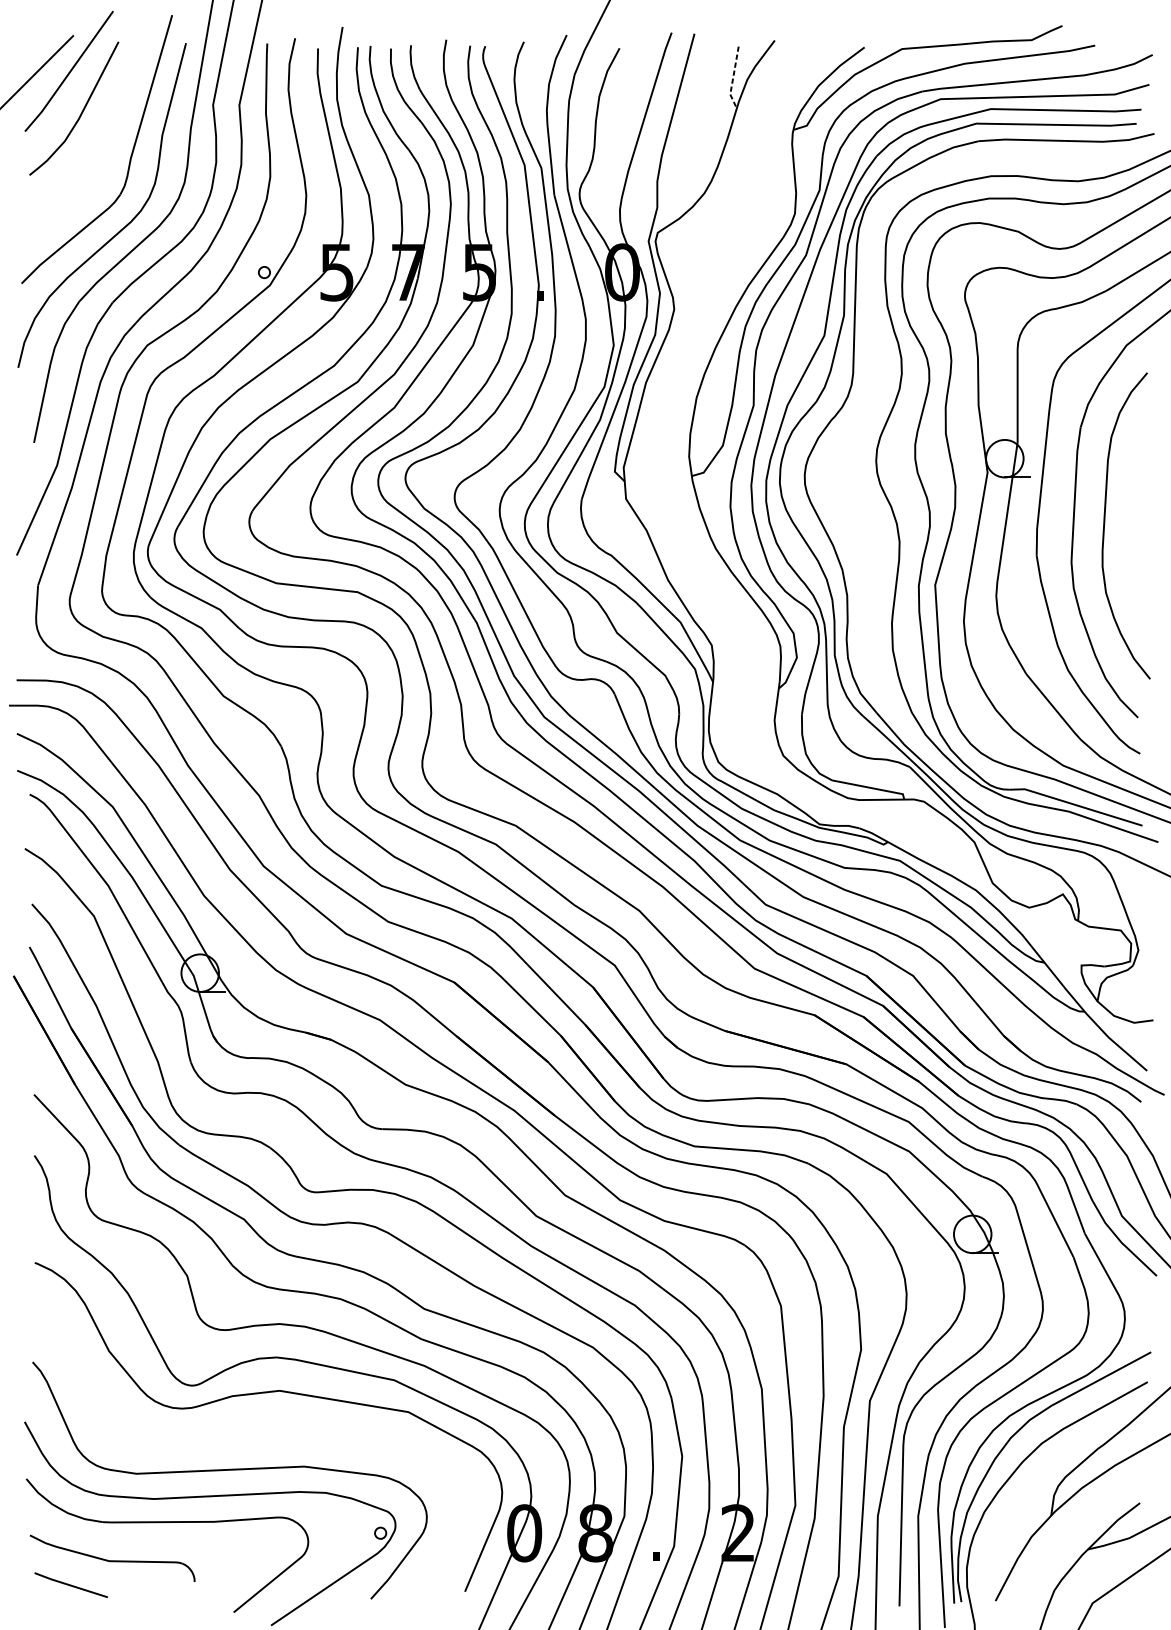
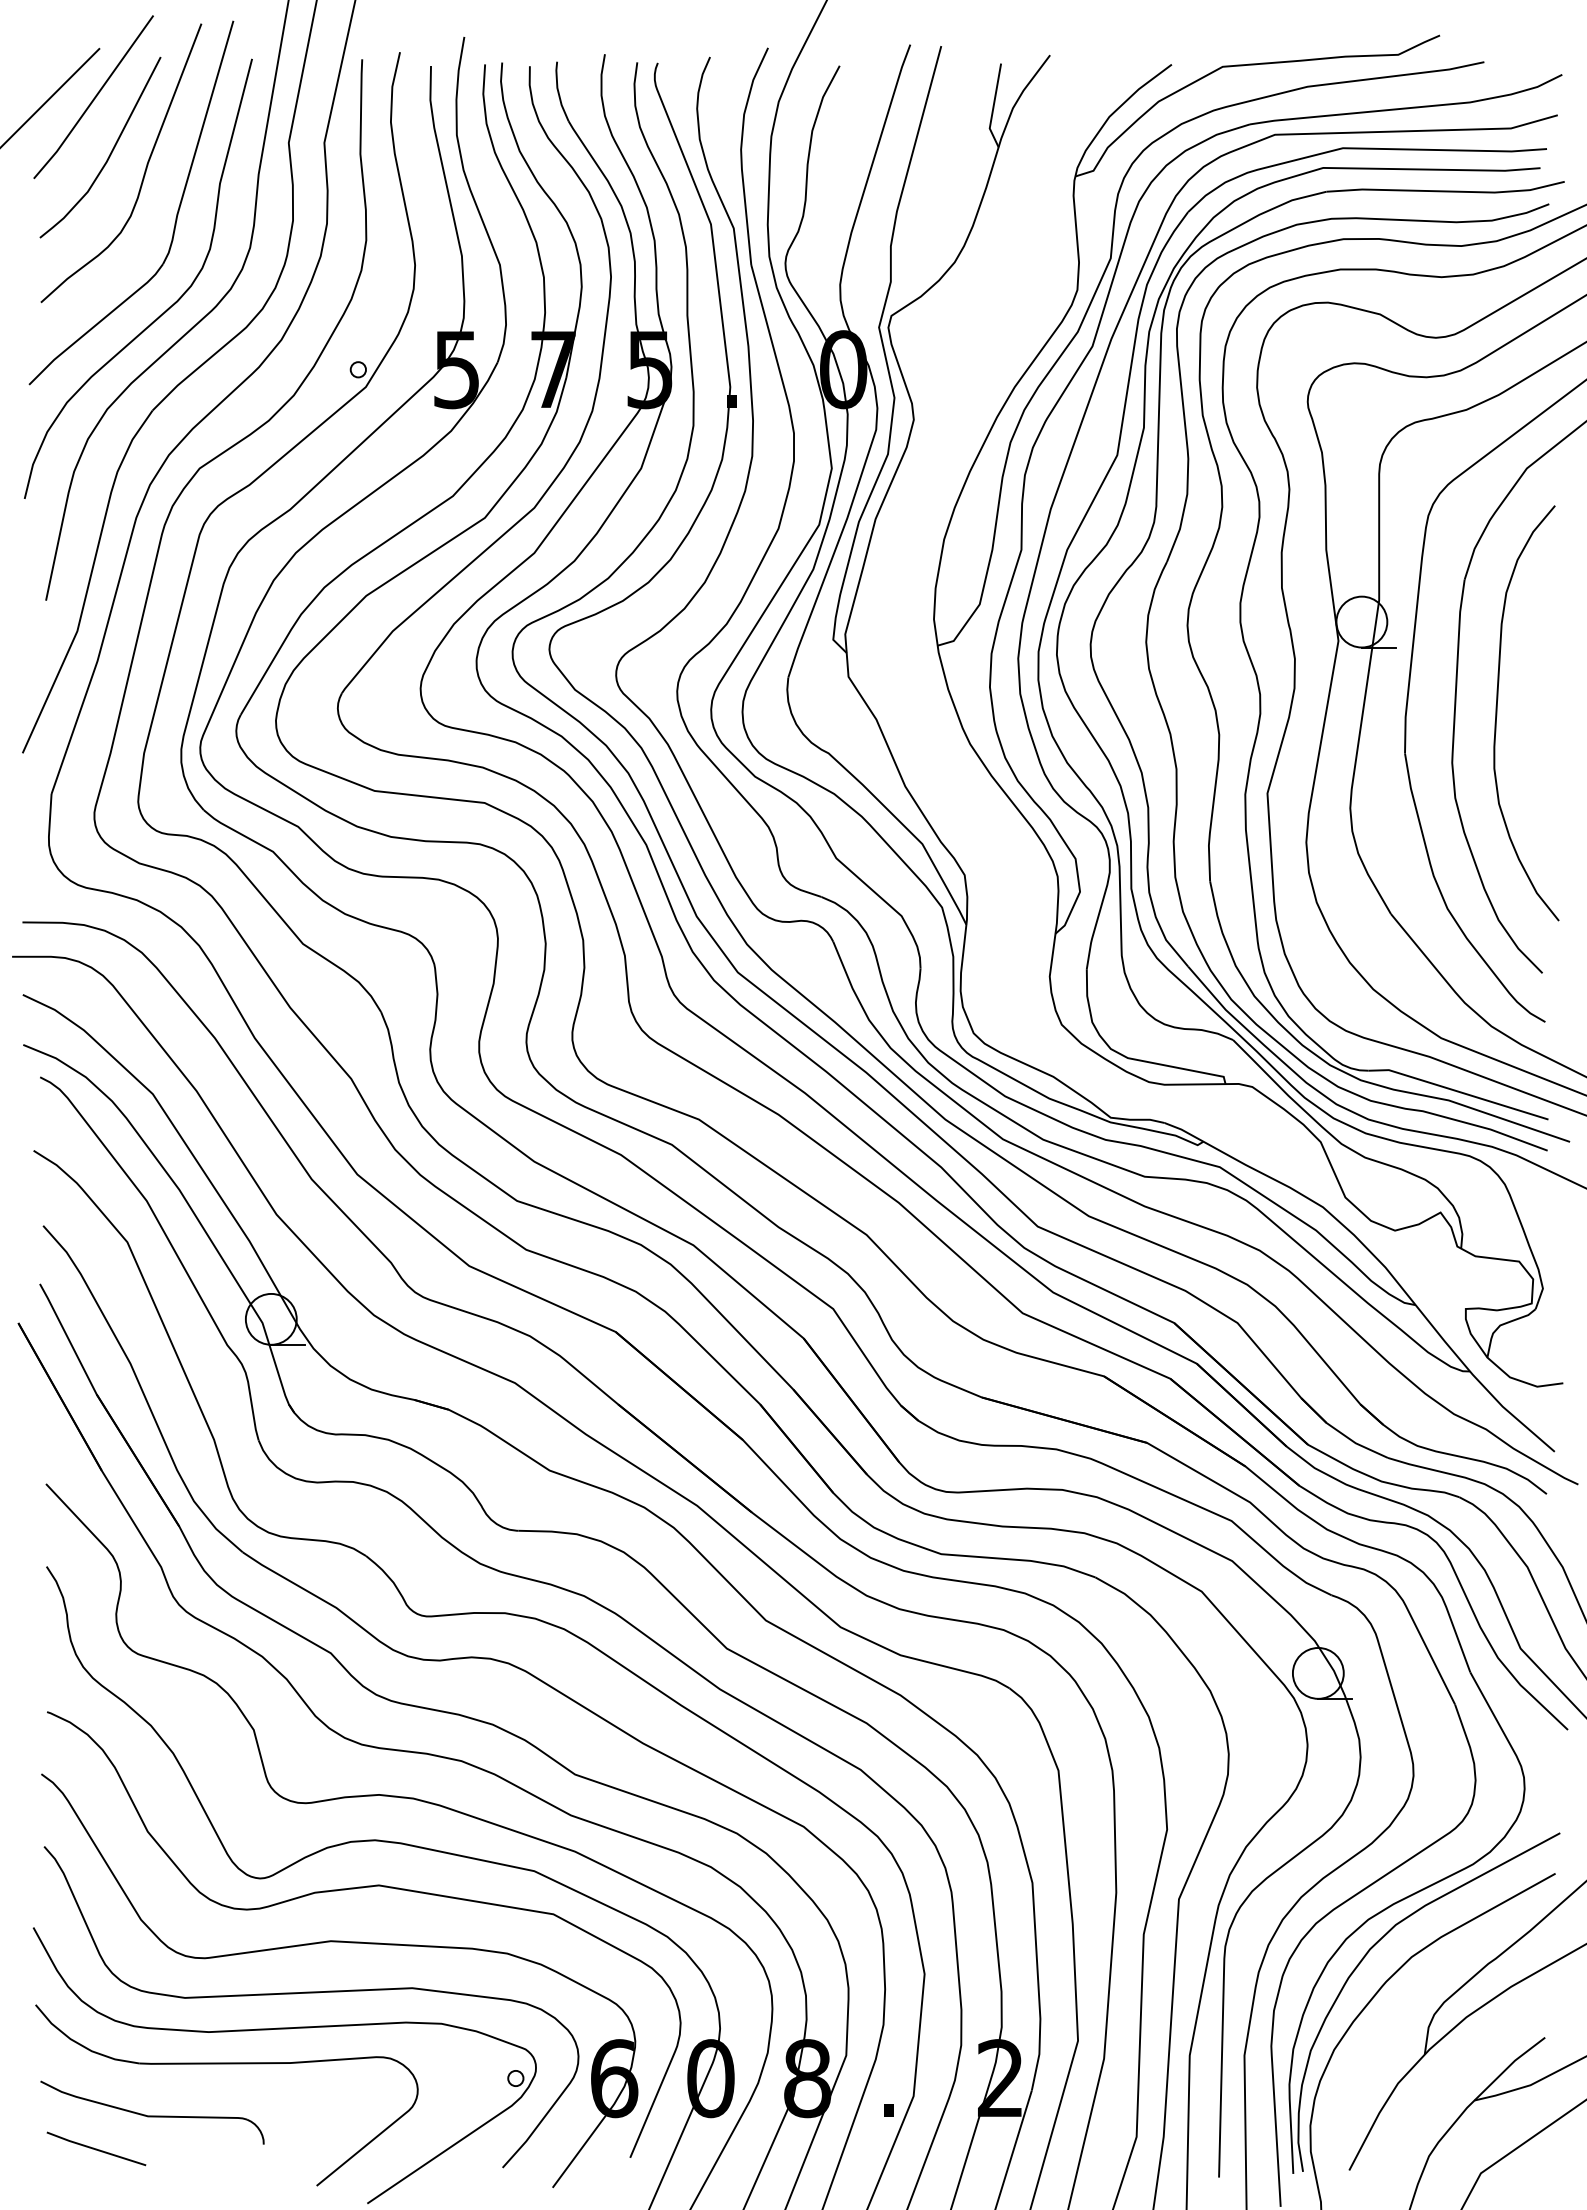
line: (733, 78) -> (993, 106), dashed -> solid
curve: (106, 125) -> (144, 170), added
part: (864, 540) -> (1171, 733), added
part: (250, 1432) -> (339, 1942), added

